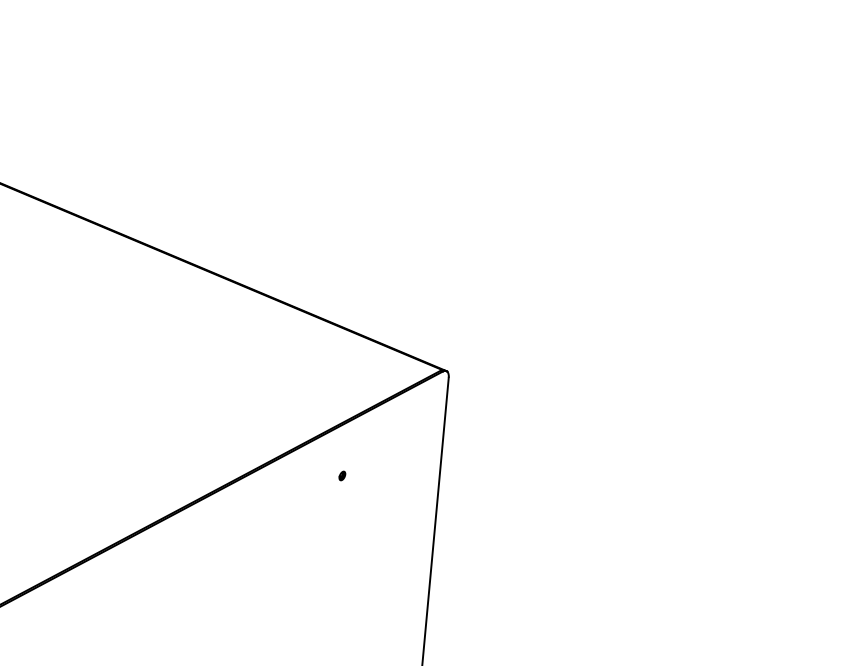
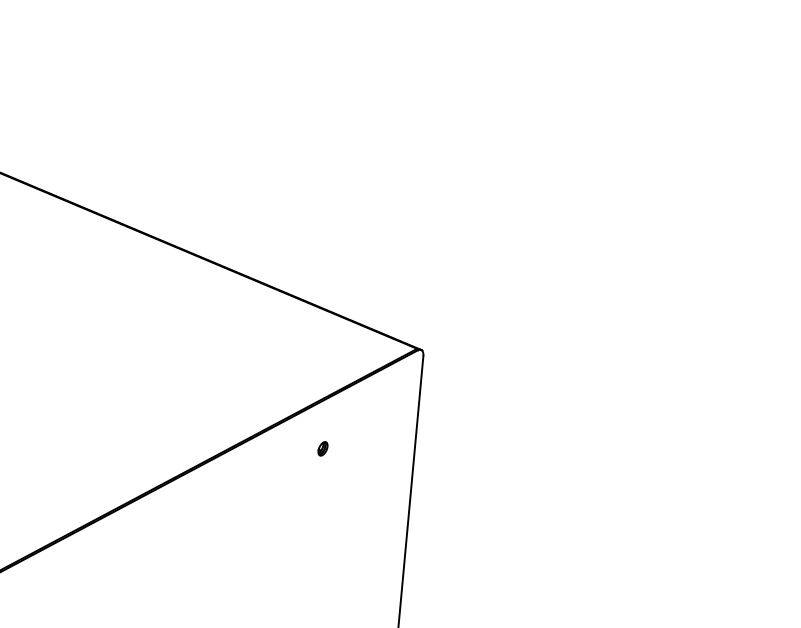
part: (342, 475) -> (323, 448), size x1.67

